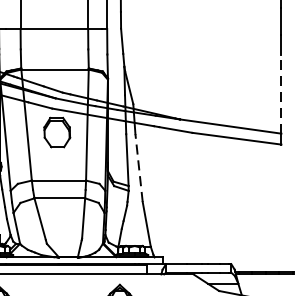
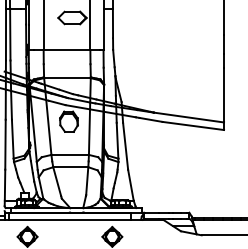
line: (282, 93) -> (224, 94), dashed -> solid
line: (138, 168) -> (125, 146), dashed -> solid

